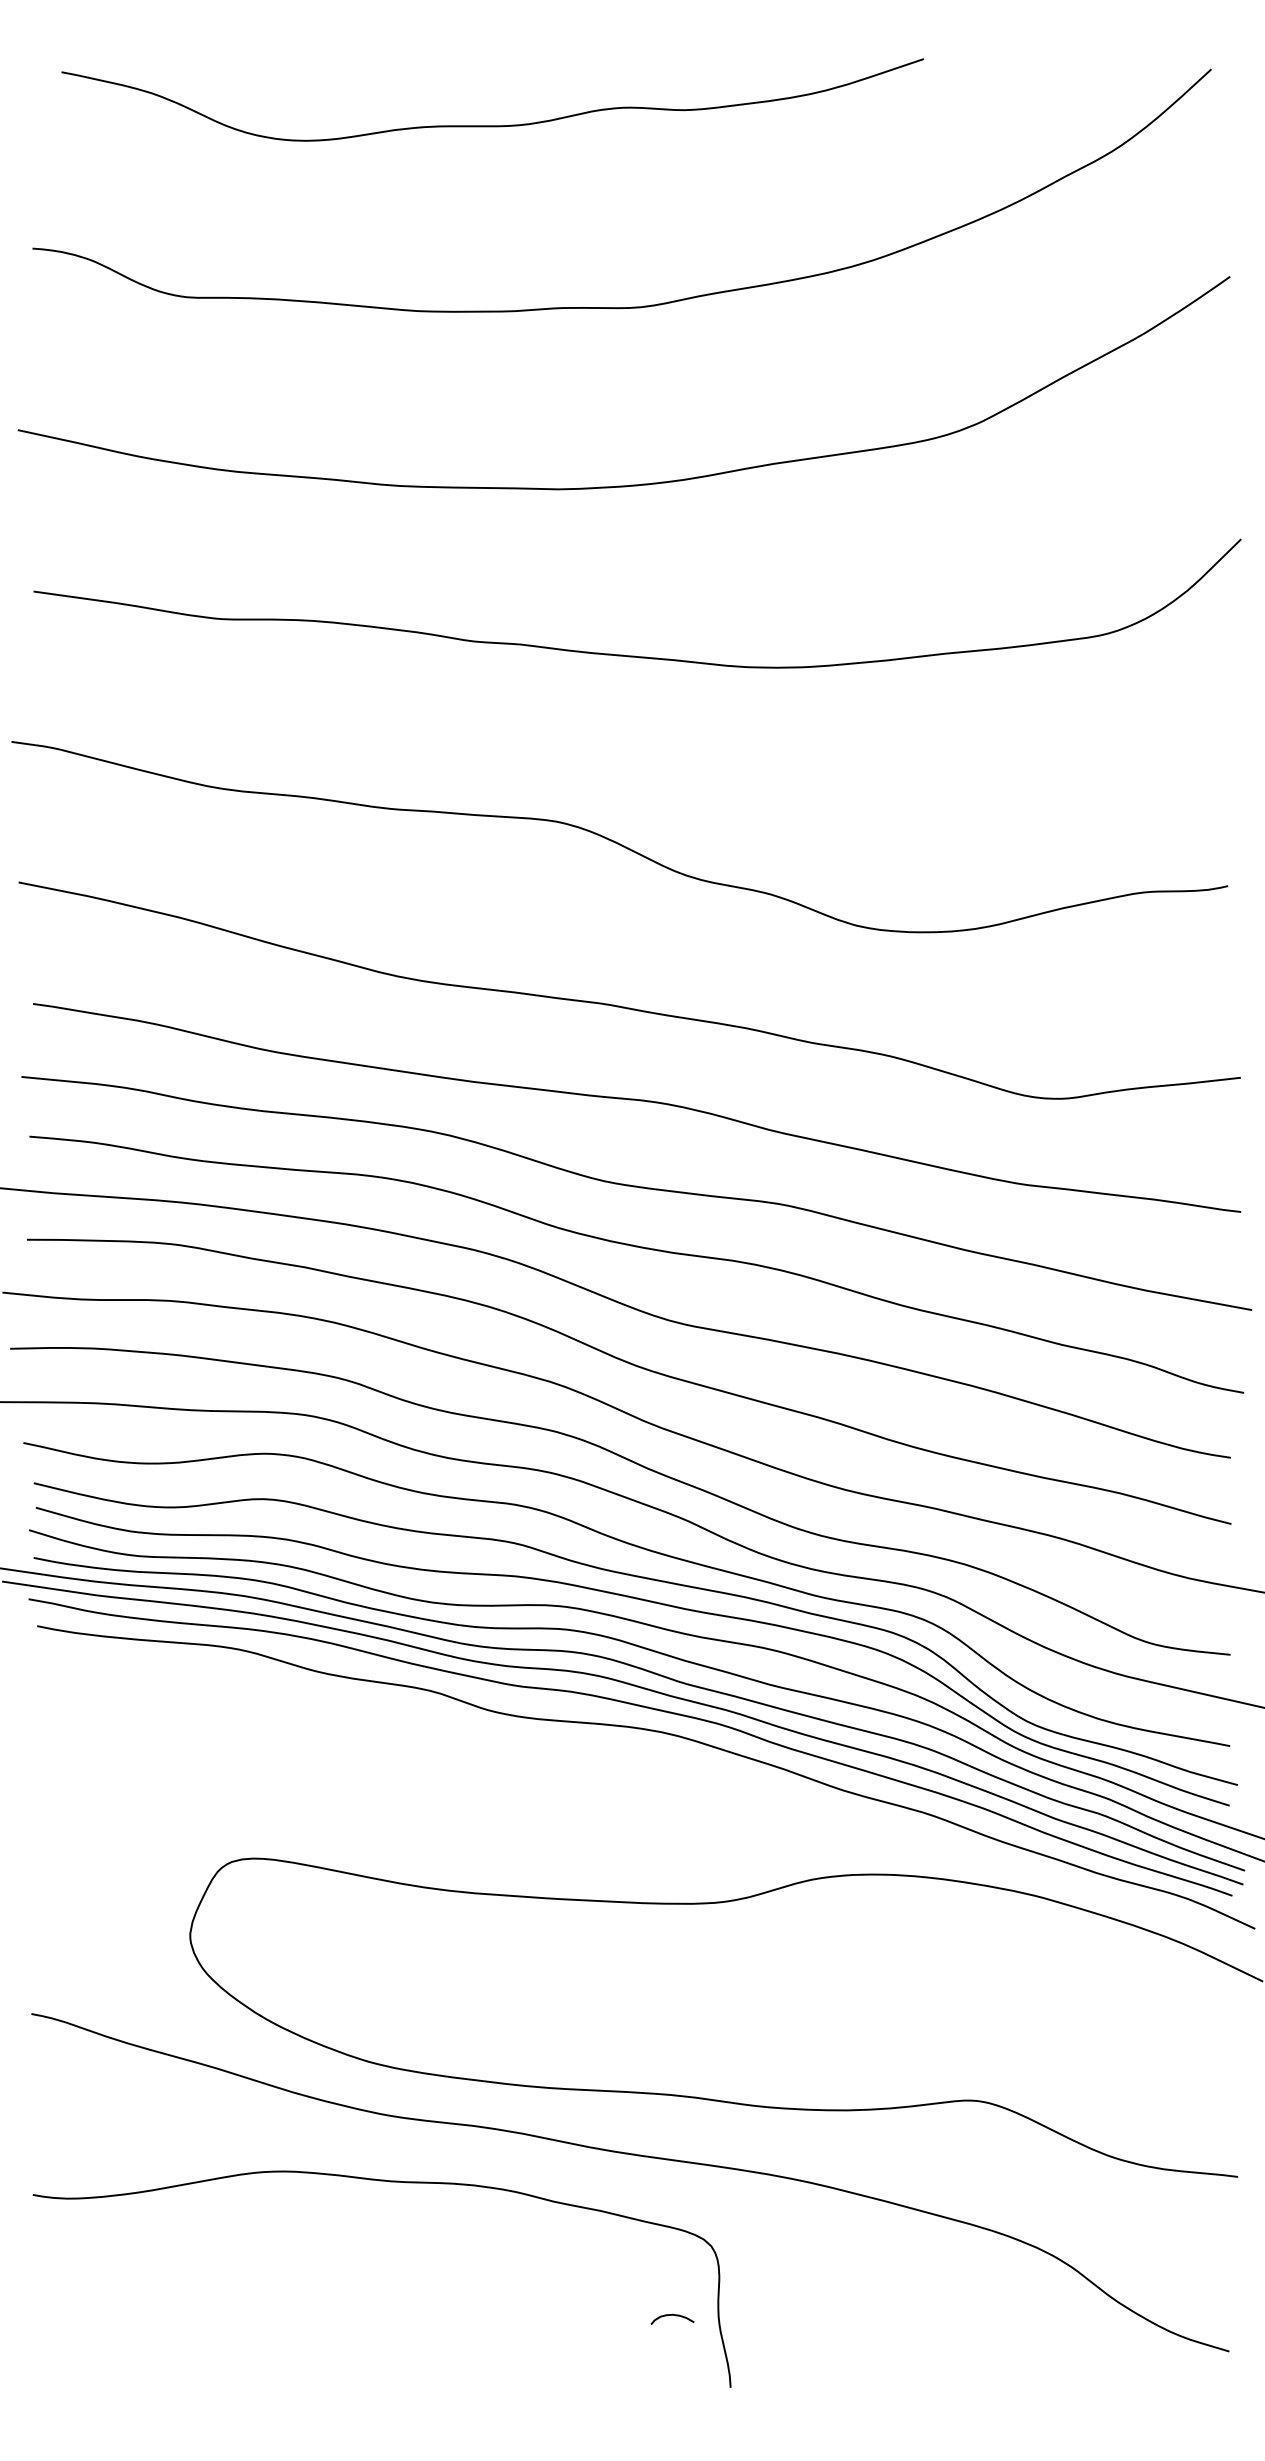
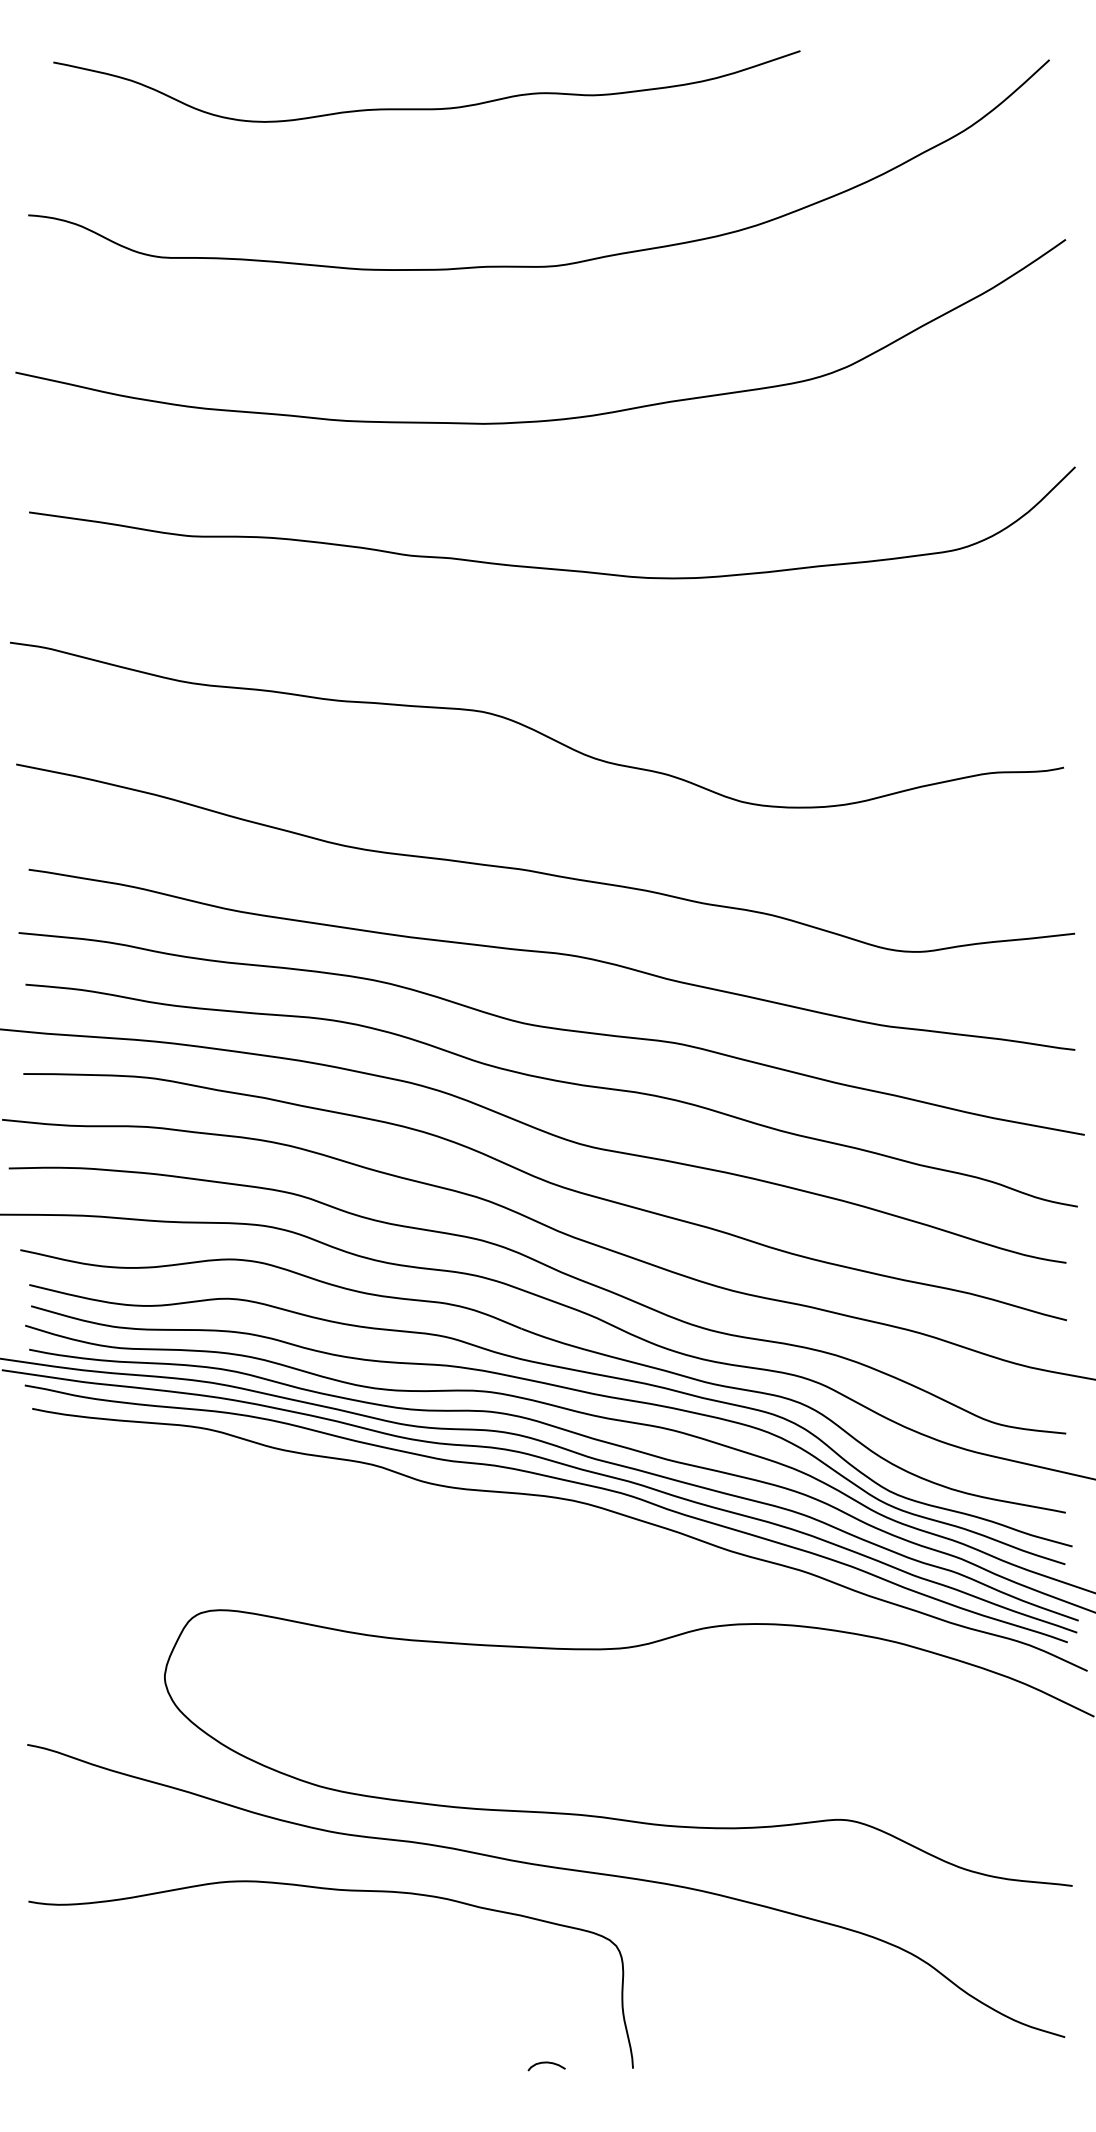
curve: (672, 2316) -> (546, 2063), moved

